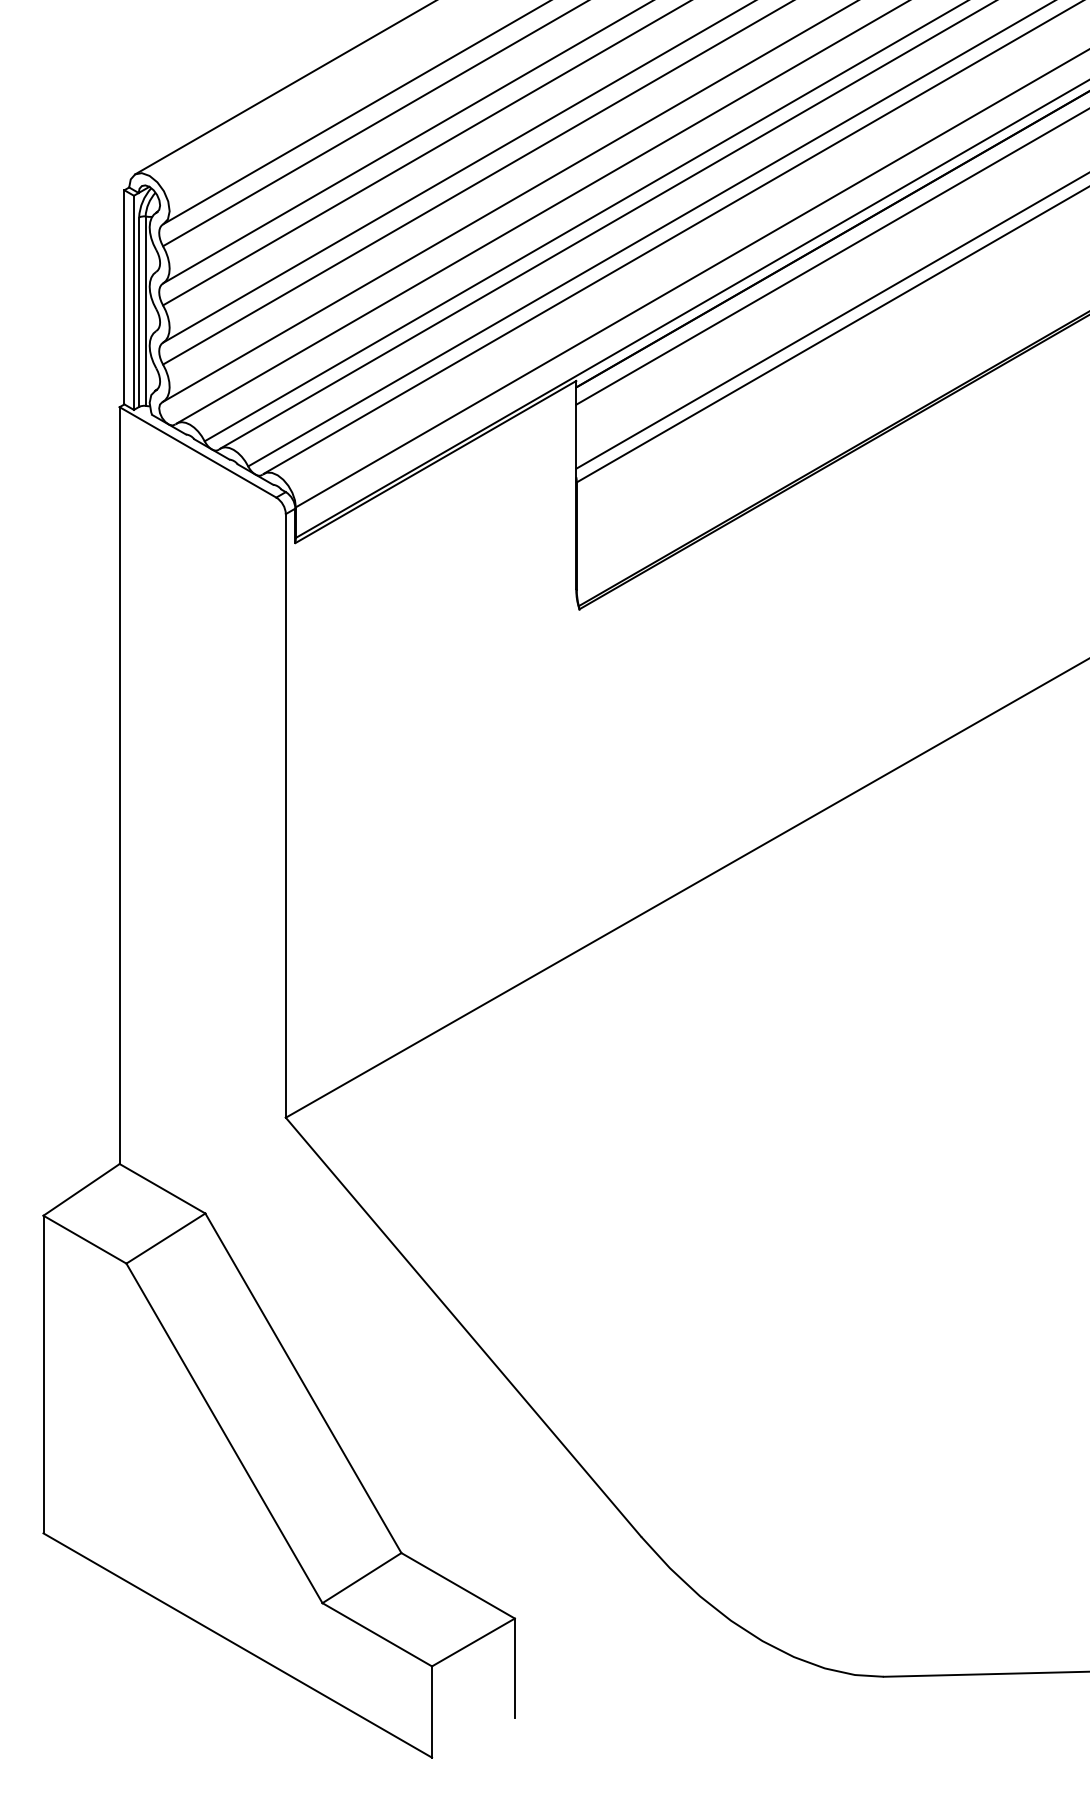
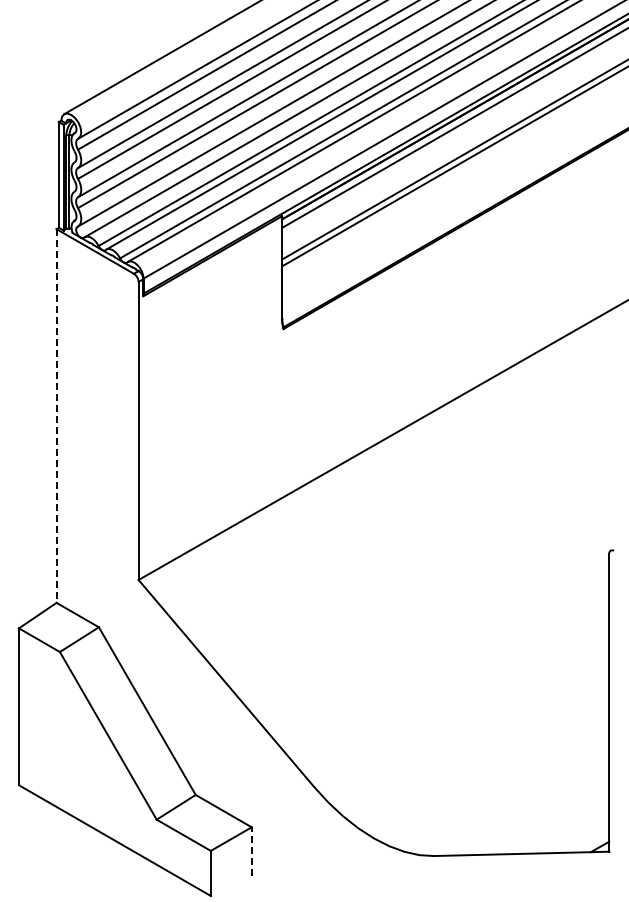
line: (119, 786) -> (56, 416), solid -> dashed
line: (514, 1667) -> (251, 851), solid -> dashed

